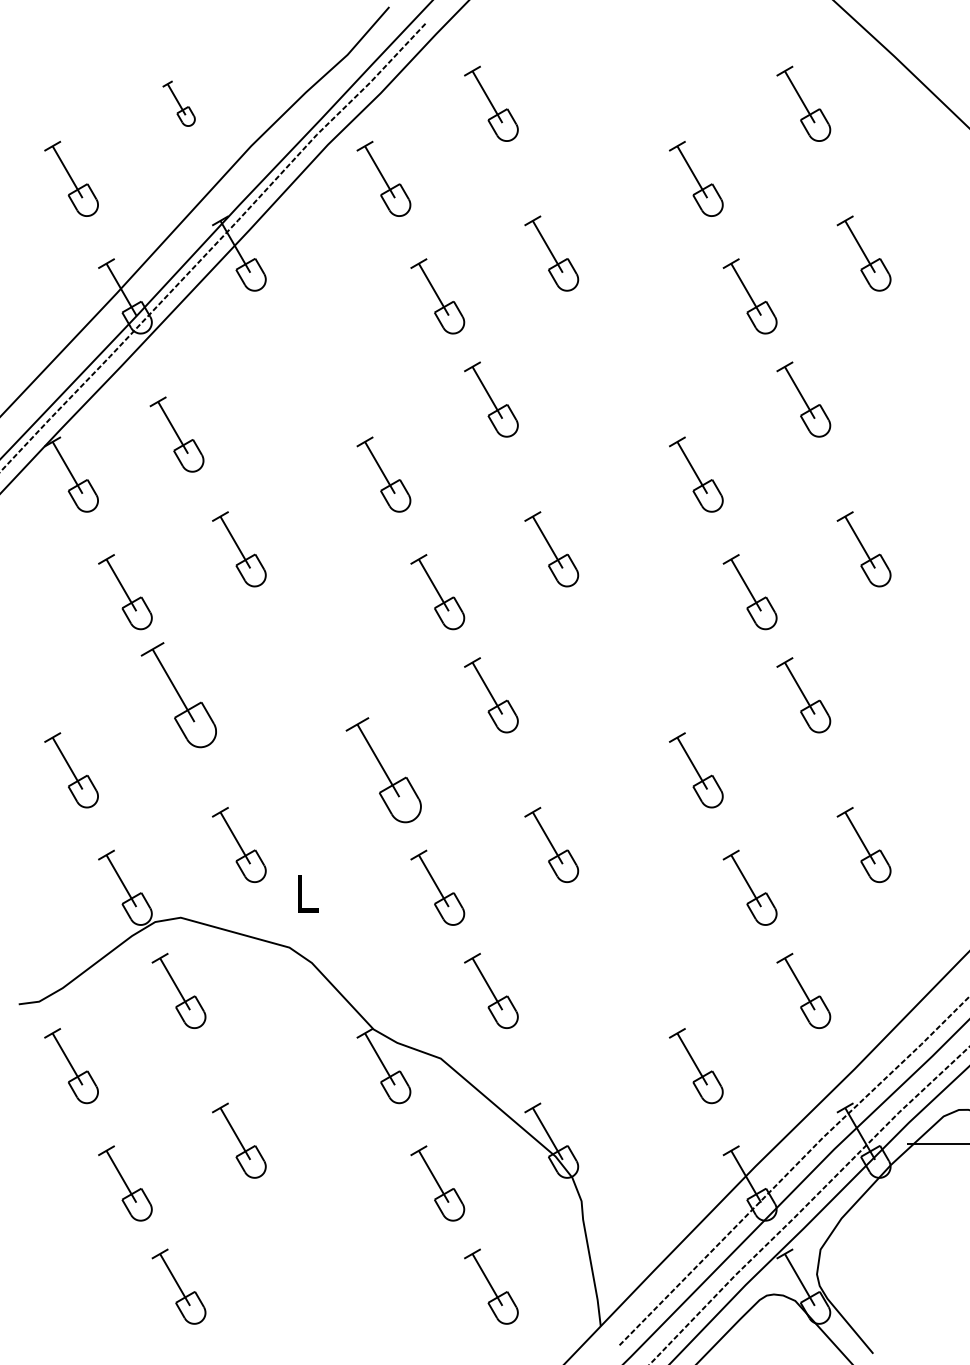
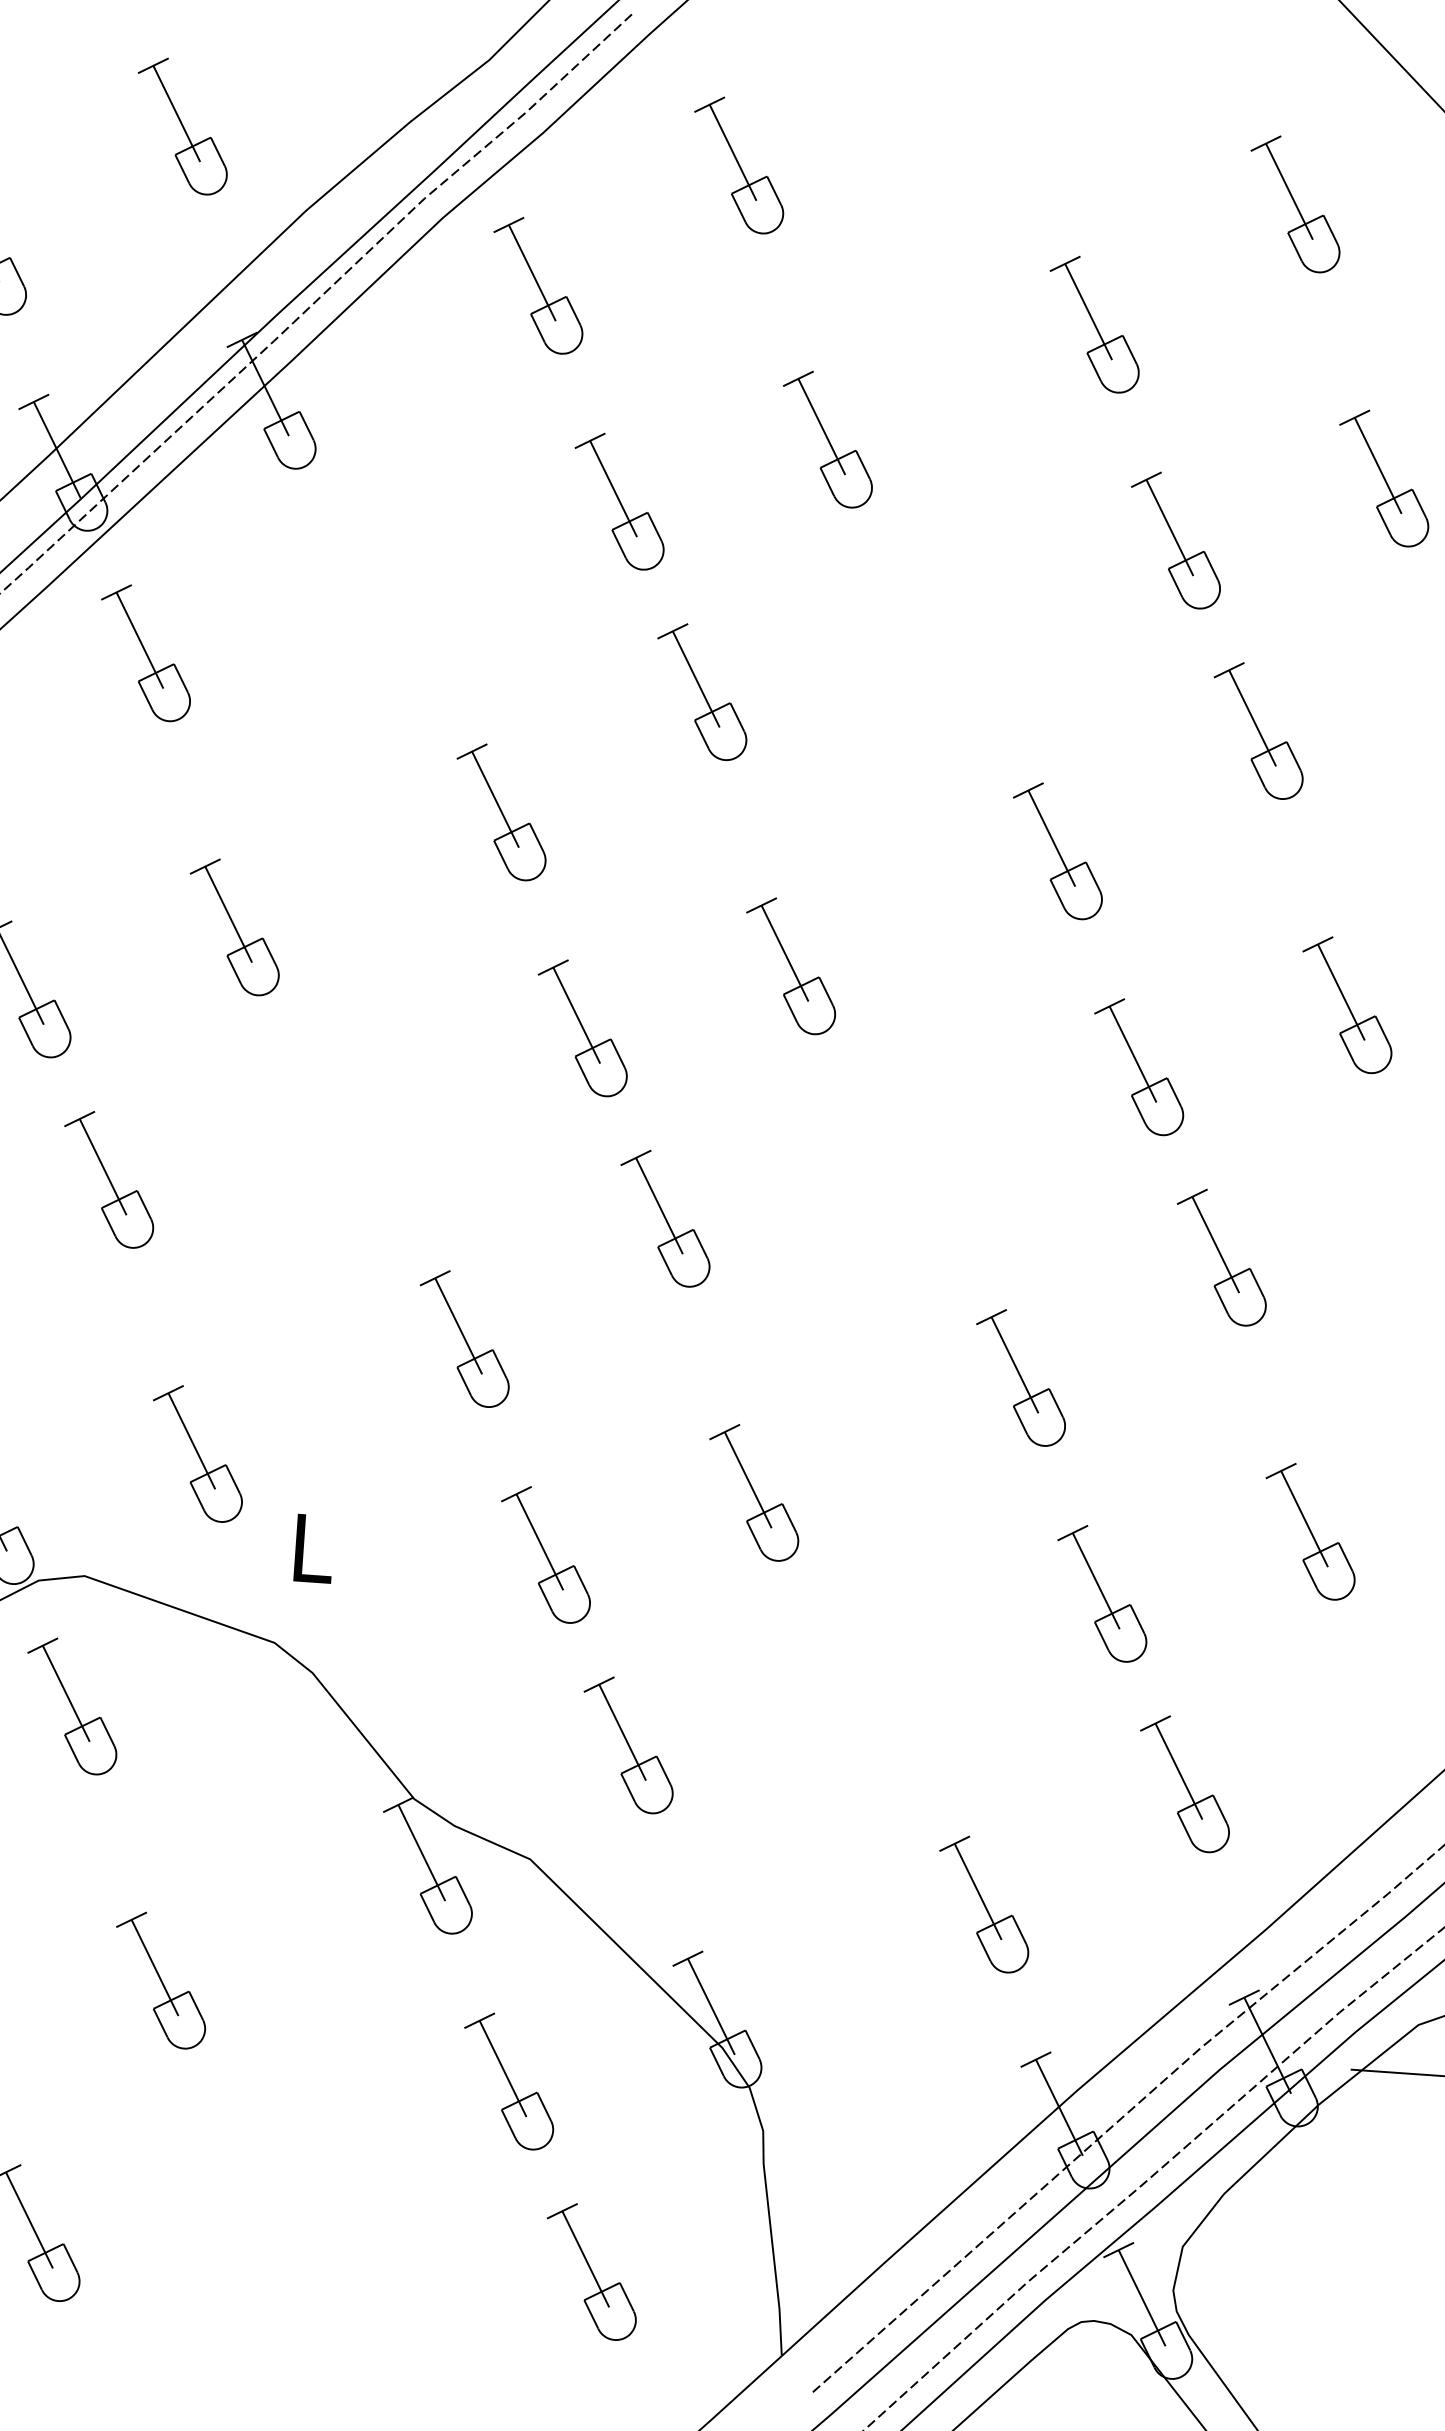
part: (178, 103) -> (182, 125), size x1.67
part: (176, 434) -> (145, 652), moved
part: (178, 695) -> (108, 1180), size x0.71
part: (383, 770) -> (464, 1339), size x0.71

